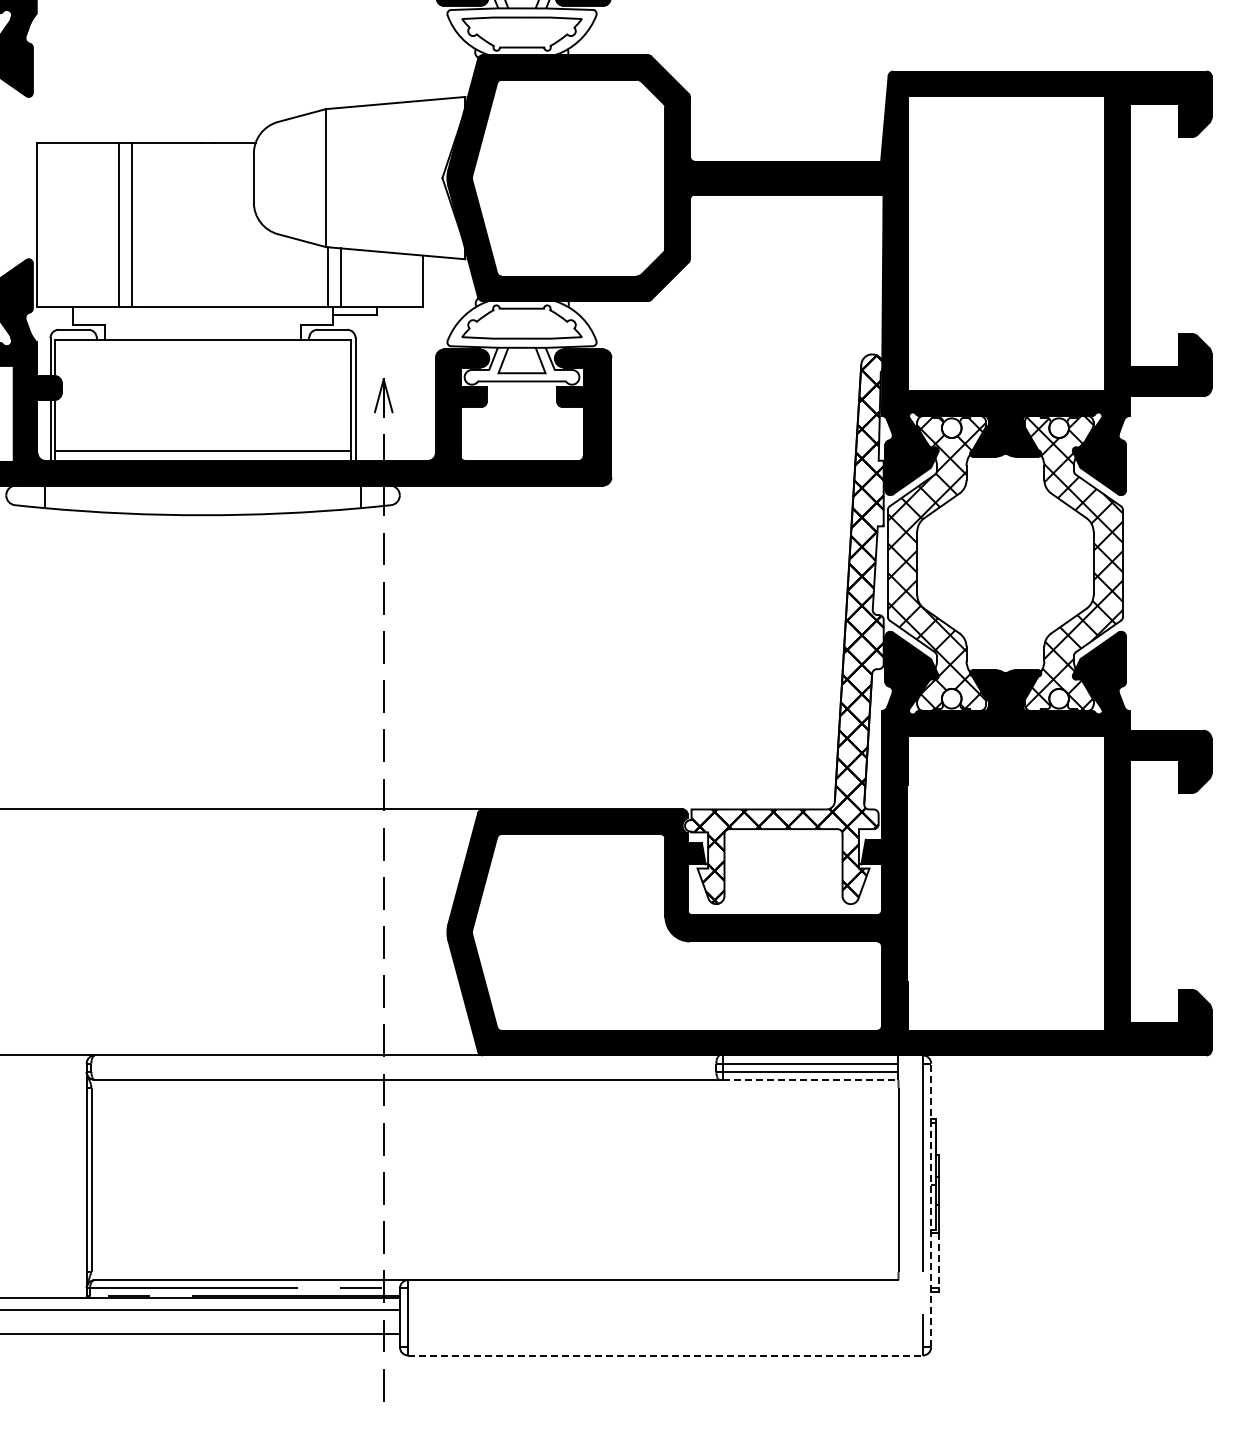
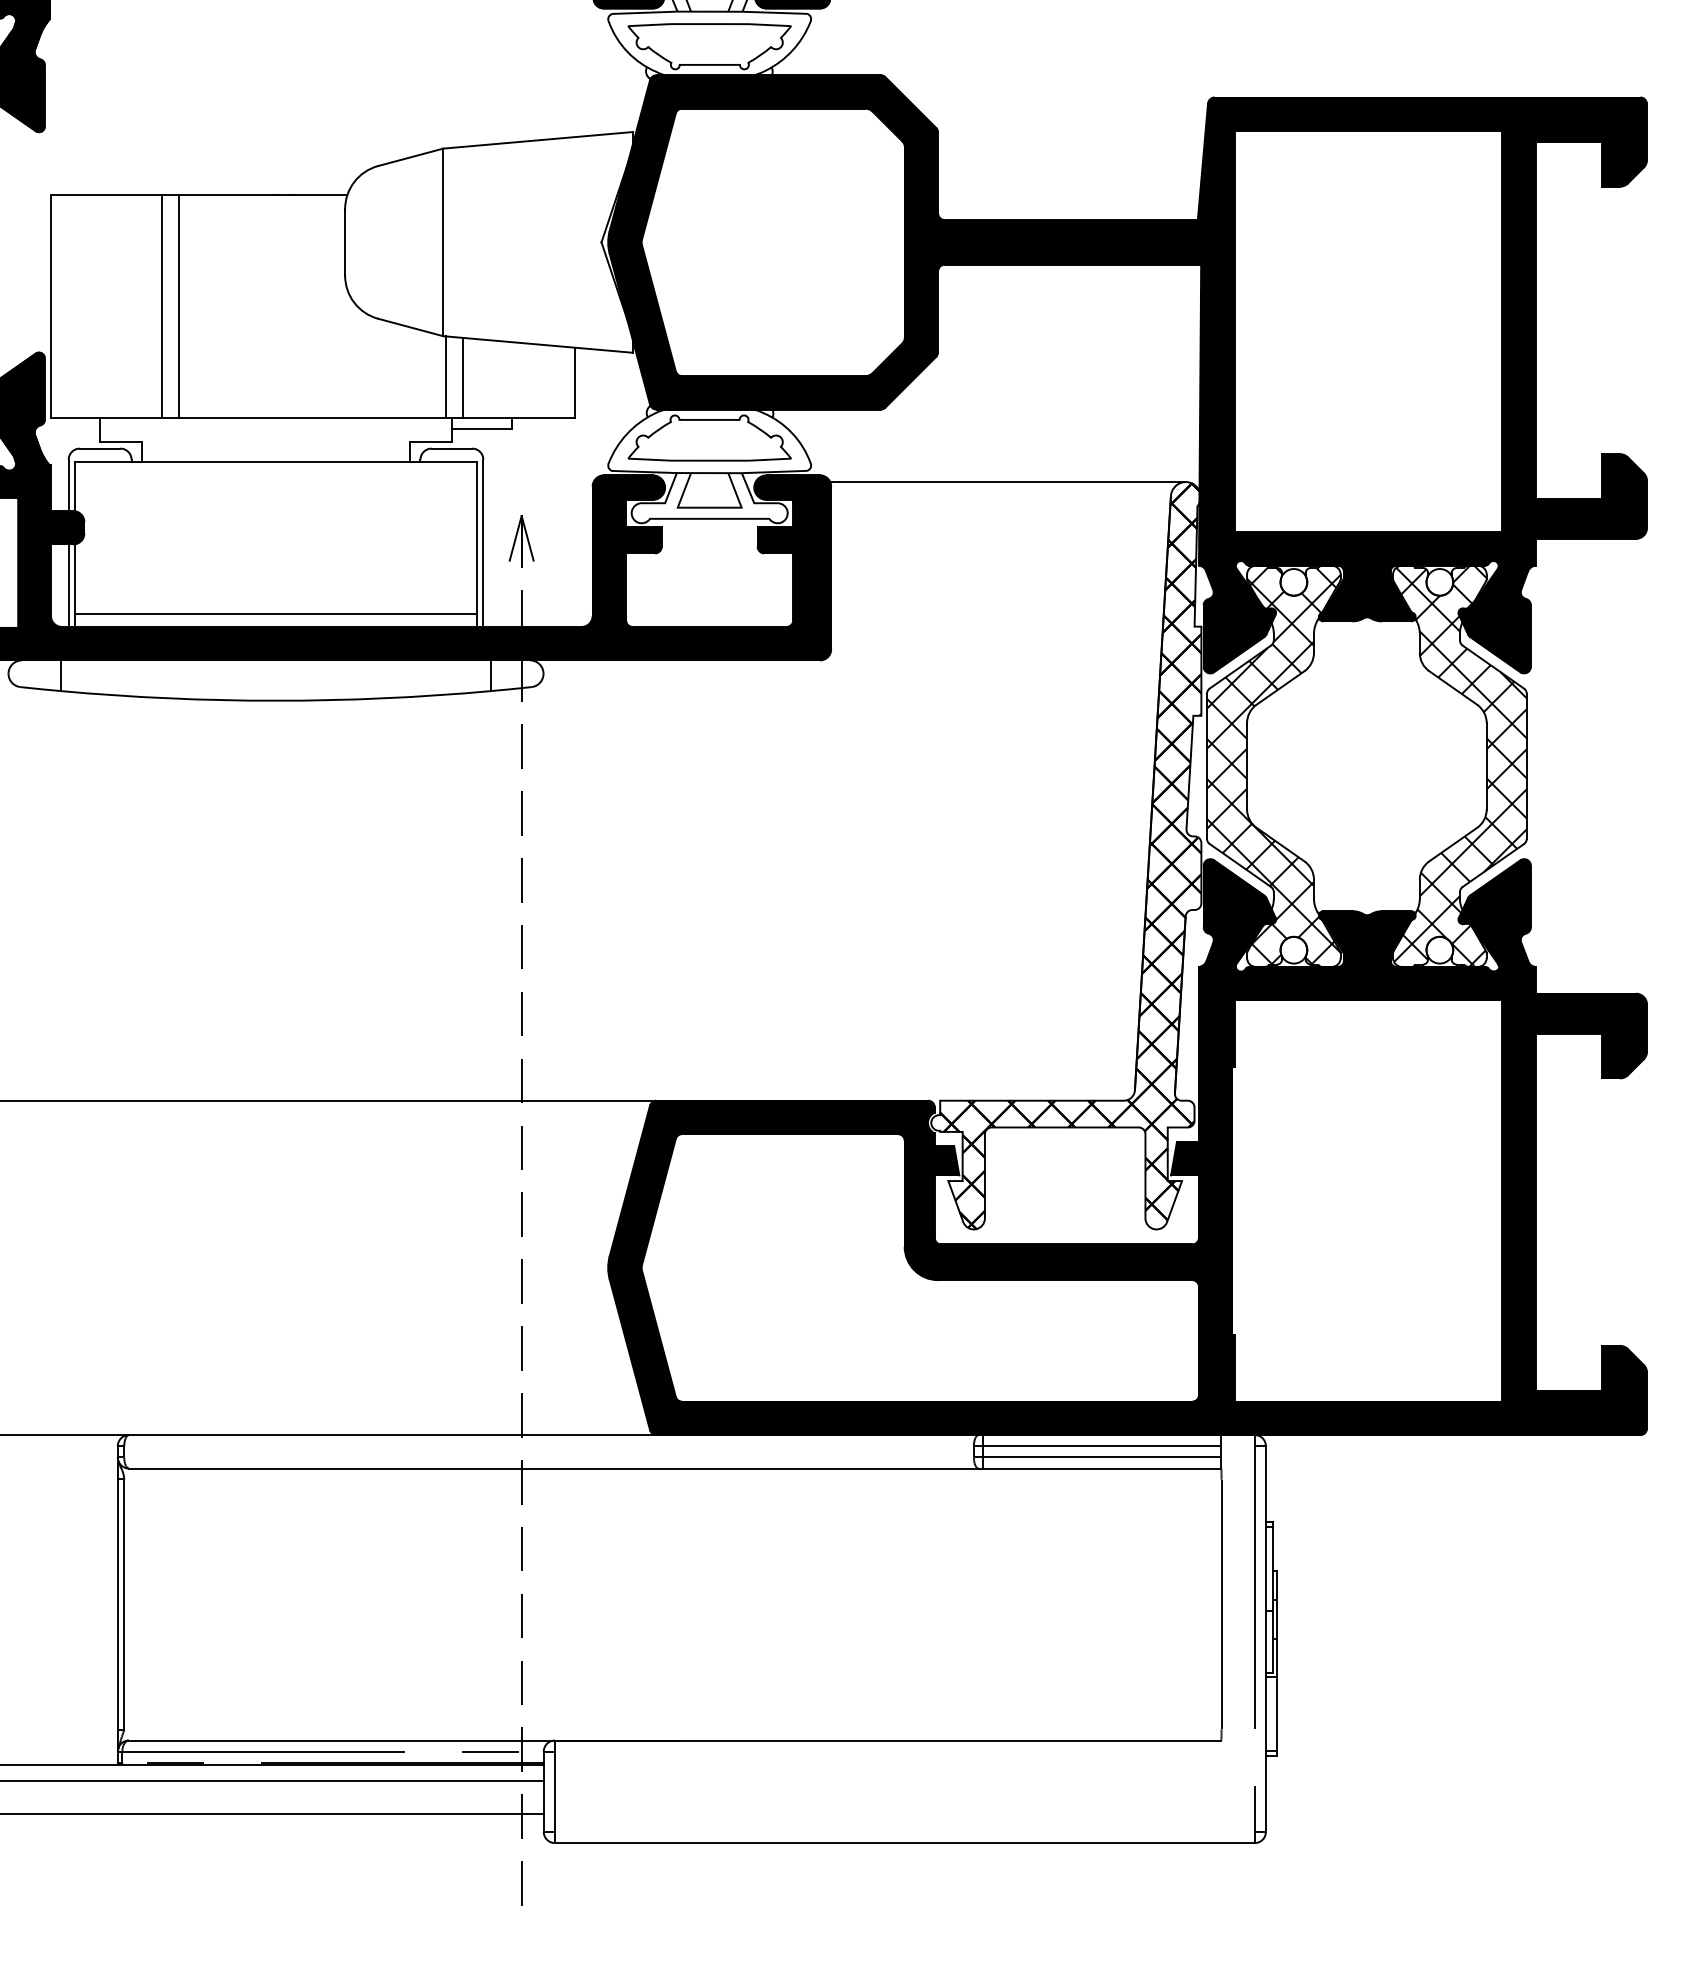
line: (741, 354) -> (1008, 482), added
line: (810, 1080) -> (1101, 1469), dashed -> solid
line: (931, 1205) -> (1266, 1639), dashed -> solid
line: (939, 1261) -> (1277, 1715), dashed -> solid
line: (666, 1355) -> (906, 1843), dashed -> solid

